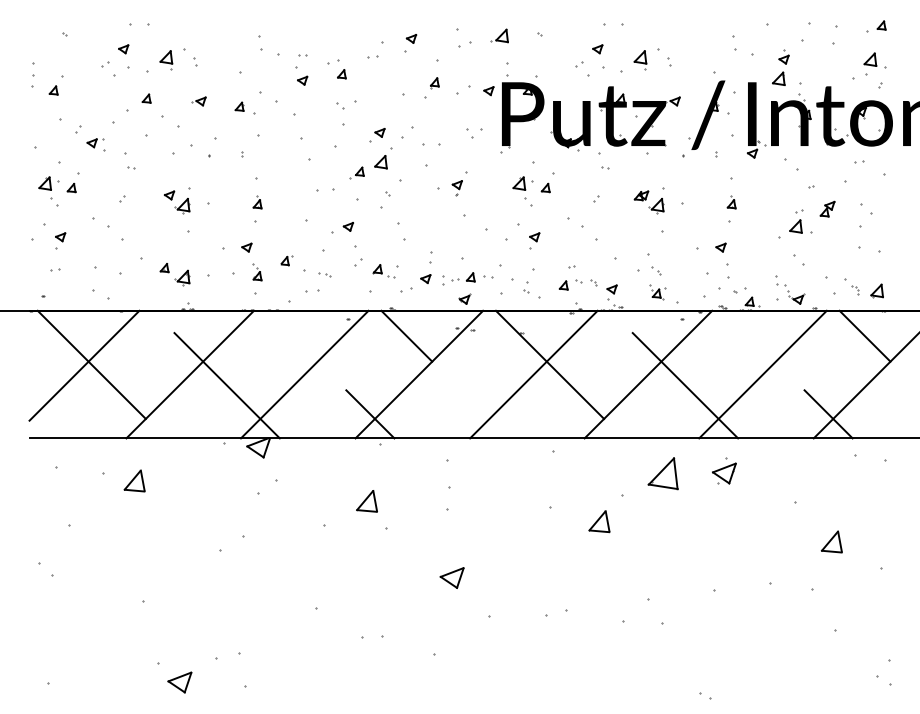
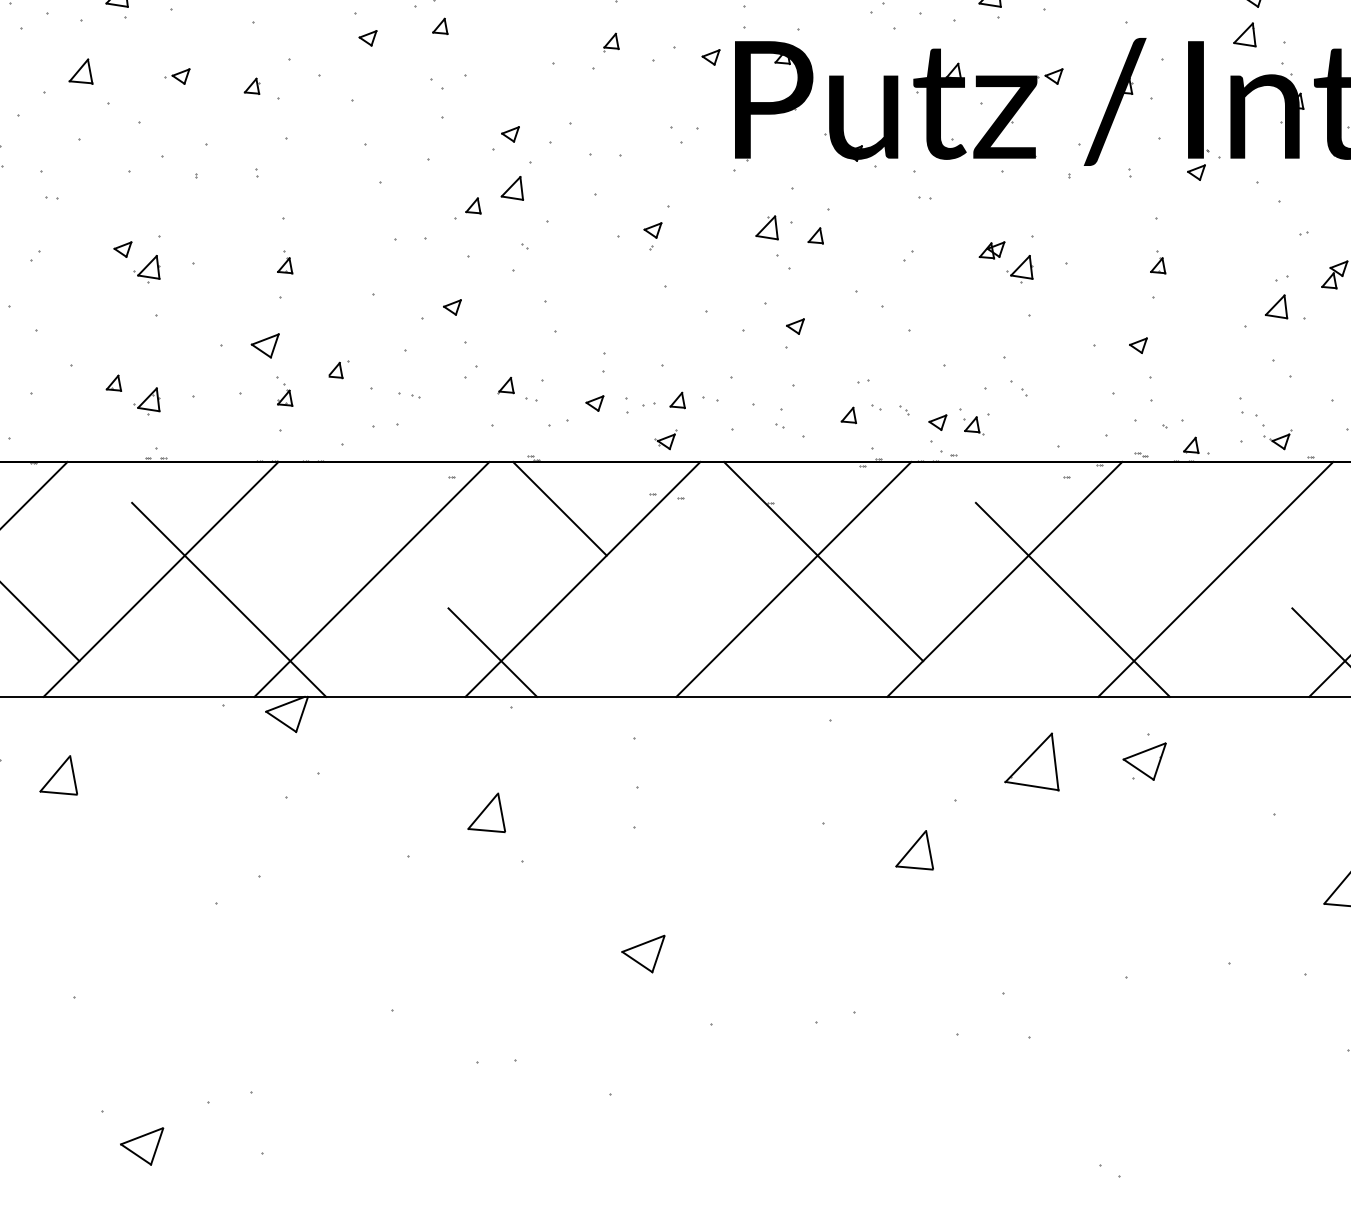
part: (146, 98) -> (80, 71), size x1.6
part: (246, 247) -> (264, 345), size x1.6
part: (657, 292) -> (973, 422), moved

